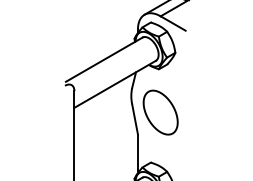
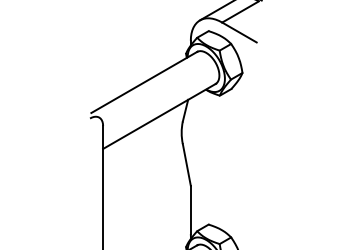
part: (160, 112) -> (221, 155), removed

